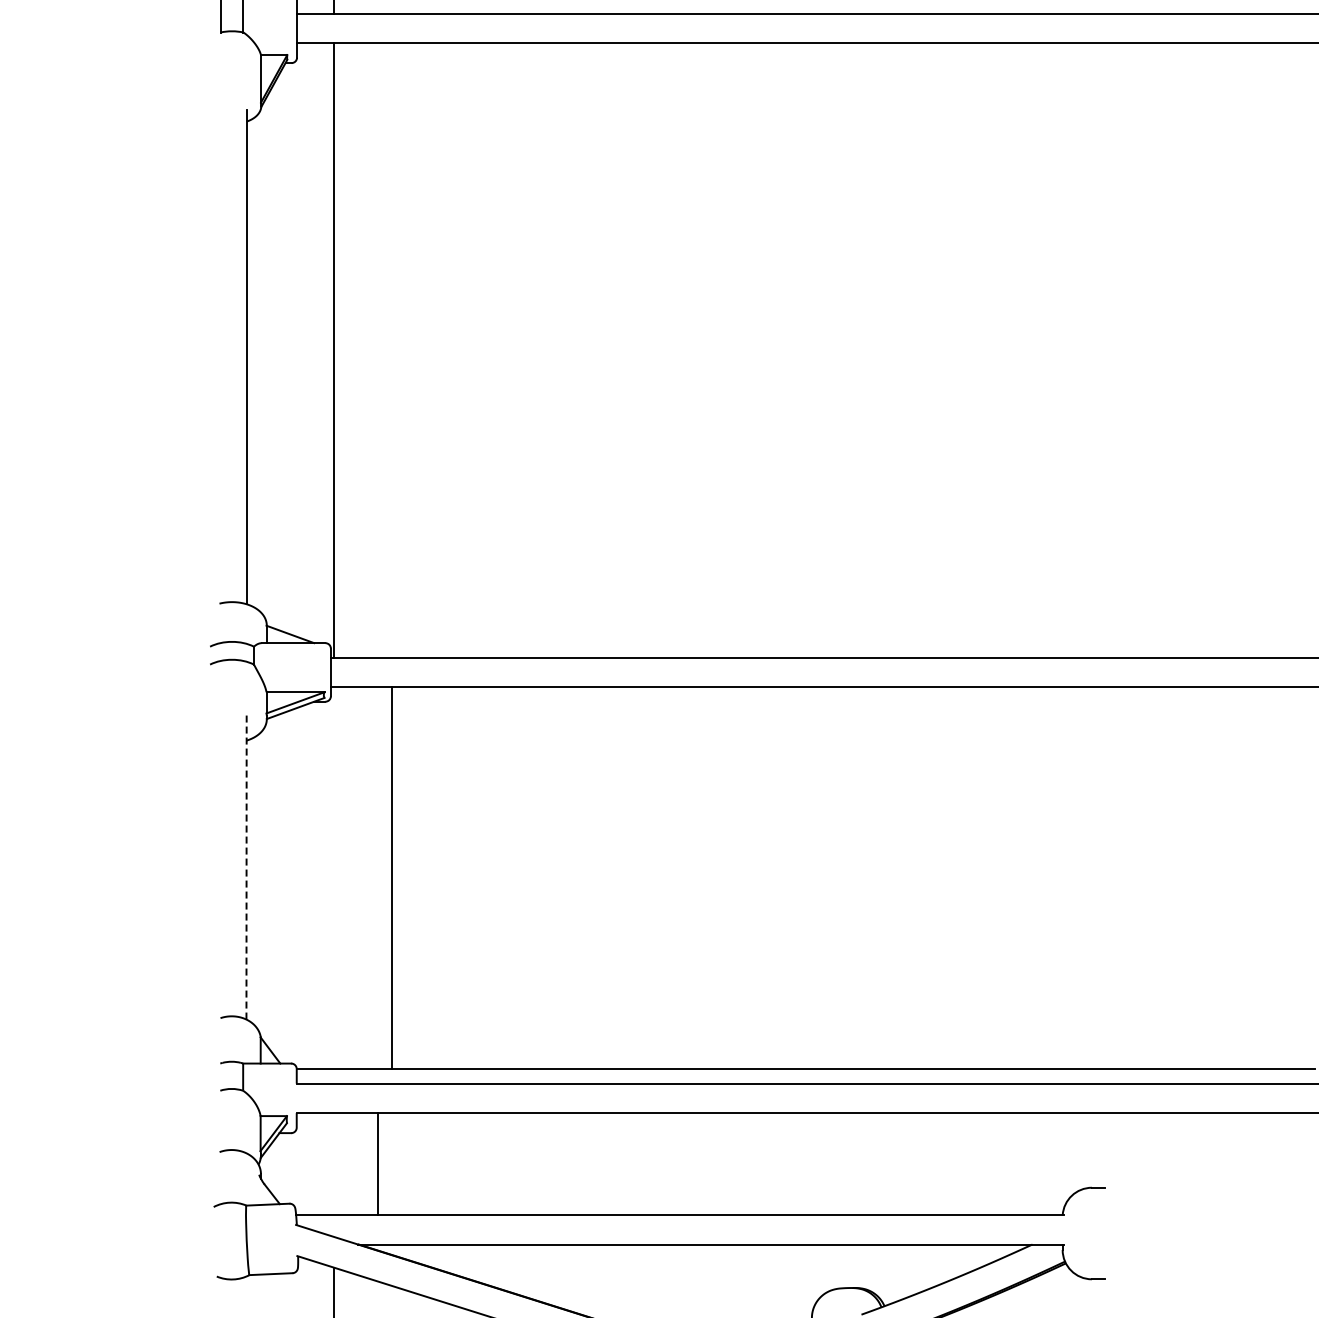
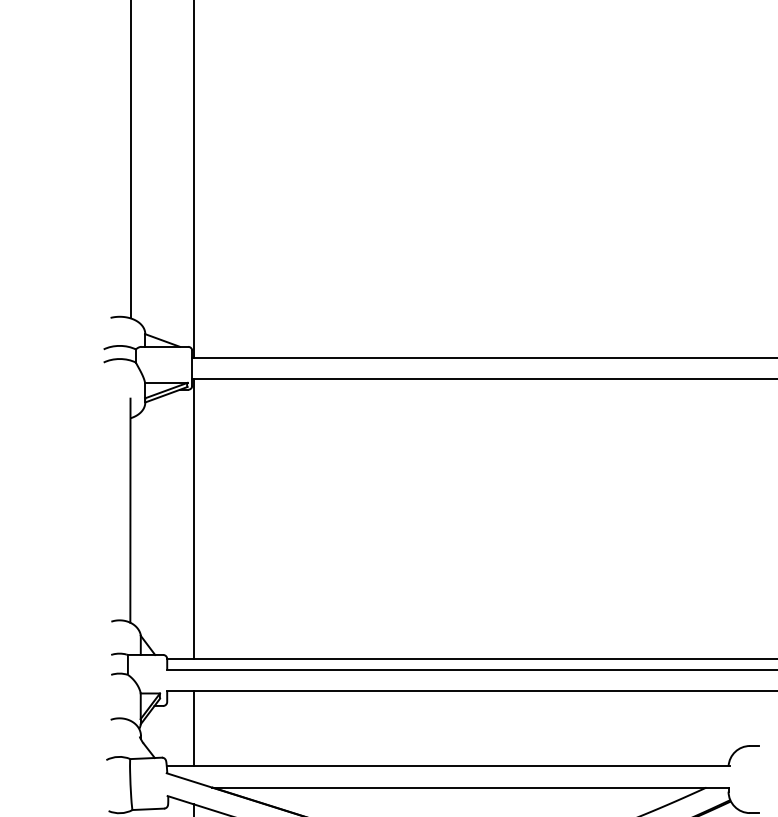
line: (246, 866) -> (130, 510), dashed -> solid
line: (391, 877) -> (194, 518), moved
line: (377, 1164) -> (194, 728), moved

